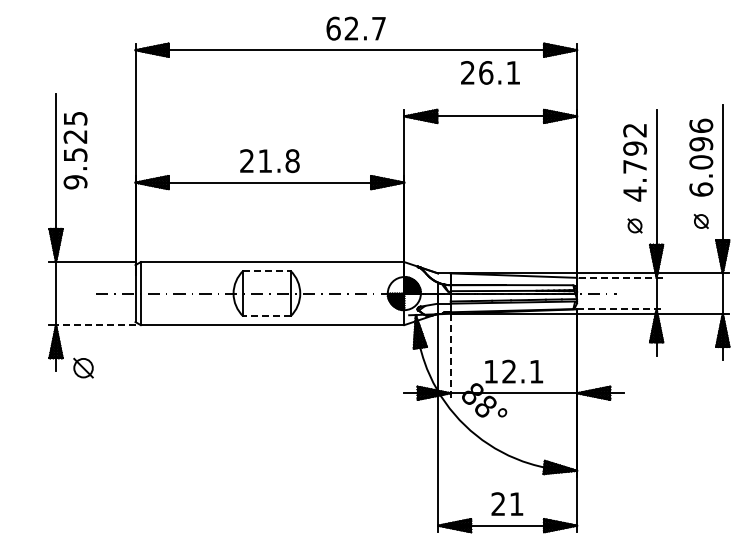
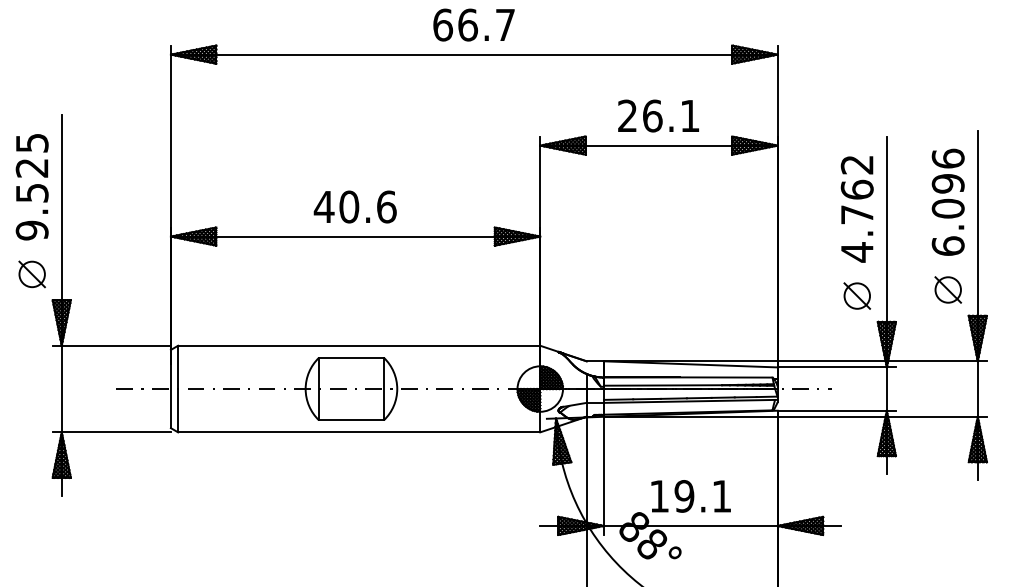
text: (351, 28) -> (467, 24), 62.7 -> 66.7
text: (490, 72) -> (658, 115), moved
text: (635, 148) -> (857, 189), 4.792 -> 4.762
text: (75, 150) -> (32, 186), moved
text: (269, 161) -> (355, 207), 21.8 -> 40.6
part: (701, 221) -> (948, 289), size x1.43
part: (634, 225) -> (856, 295), size x1.43
line: (266, 270) -> (350, 357), dashed -> solid
line: (619, 277) -> (835, 366), dashed -> solid
line: (620, 309) -> (837, 410), dashed -> solid
line: (266, 316) -> (350, 420), dashed -> solid
line: (95, 325) -> (115, 432), dashed -> solid
line: (450, 357) -> (603, 476), dashed -> solid
part: (83, 367) -> (32, 273), moved
text: (509, 371) -> (684, 496), 12.1 -> 19.1

